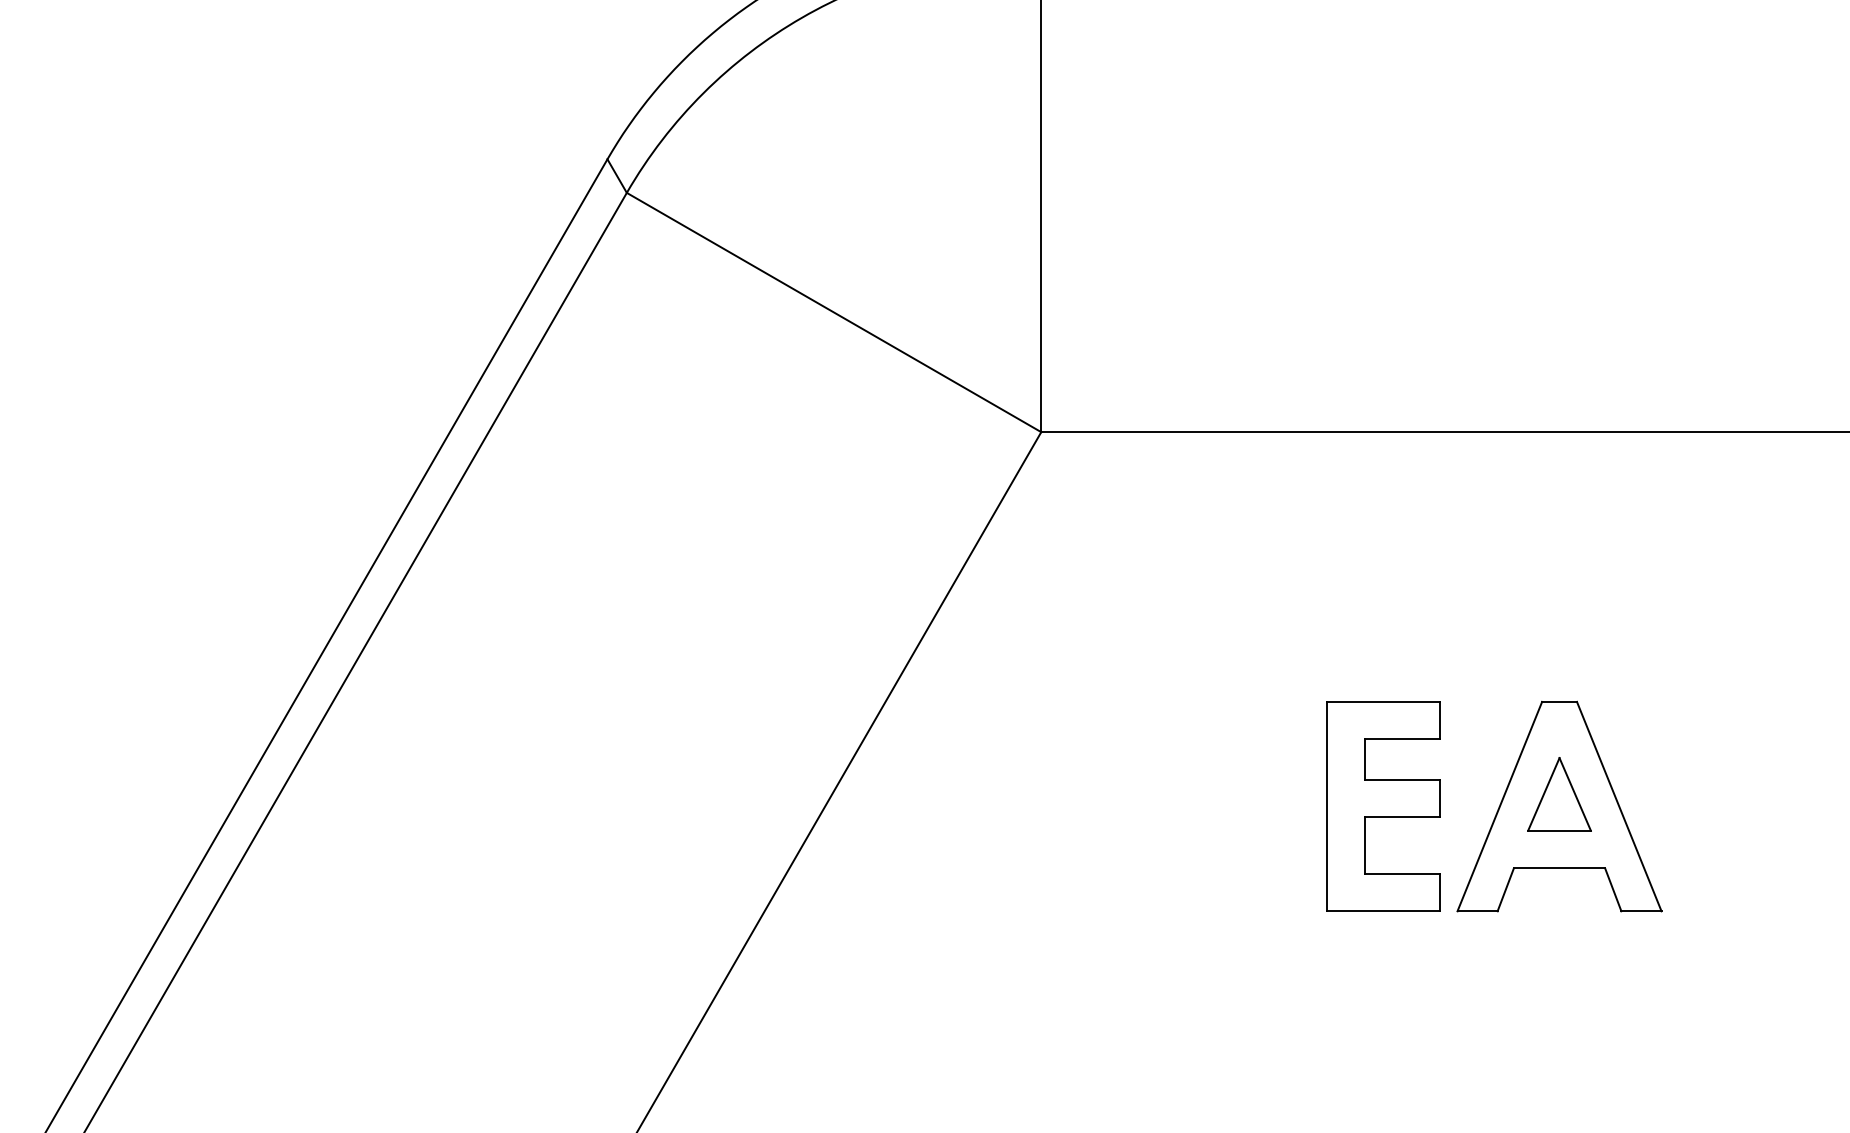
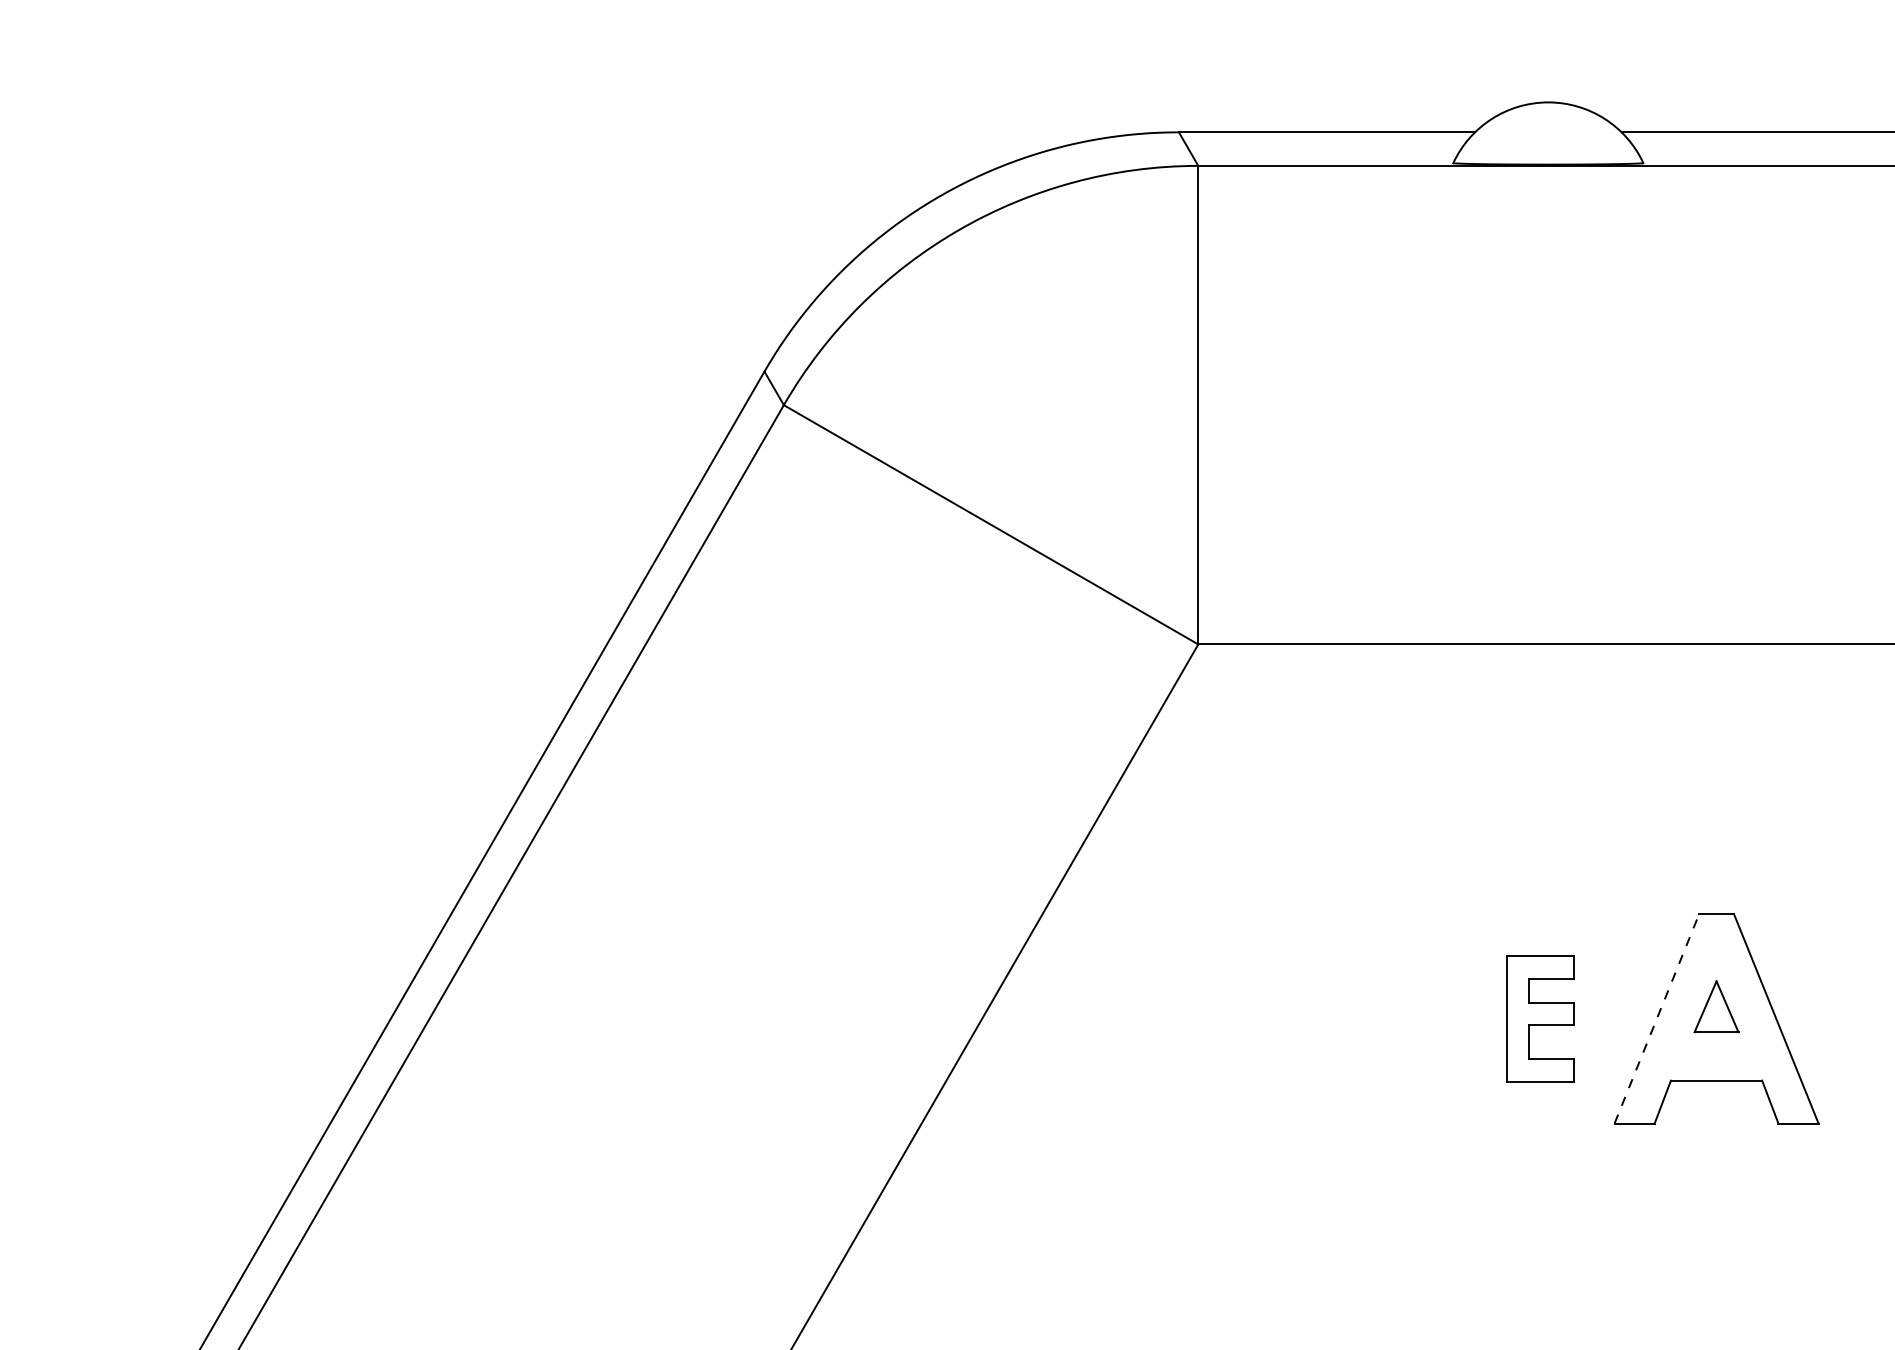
part: (1559, 794) -> (1716, 1006), size x0.7
part: (1383, 806) -> (1540, 1018), size x0.6
line: (1499, 806) -> (1656, 1018), solid -> dashed

